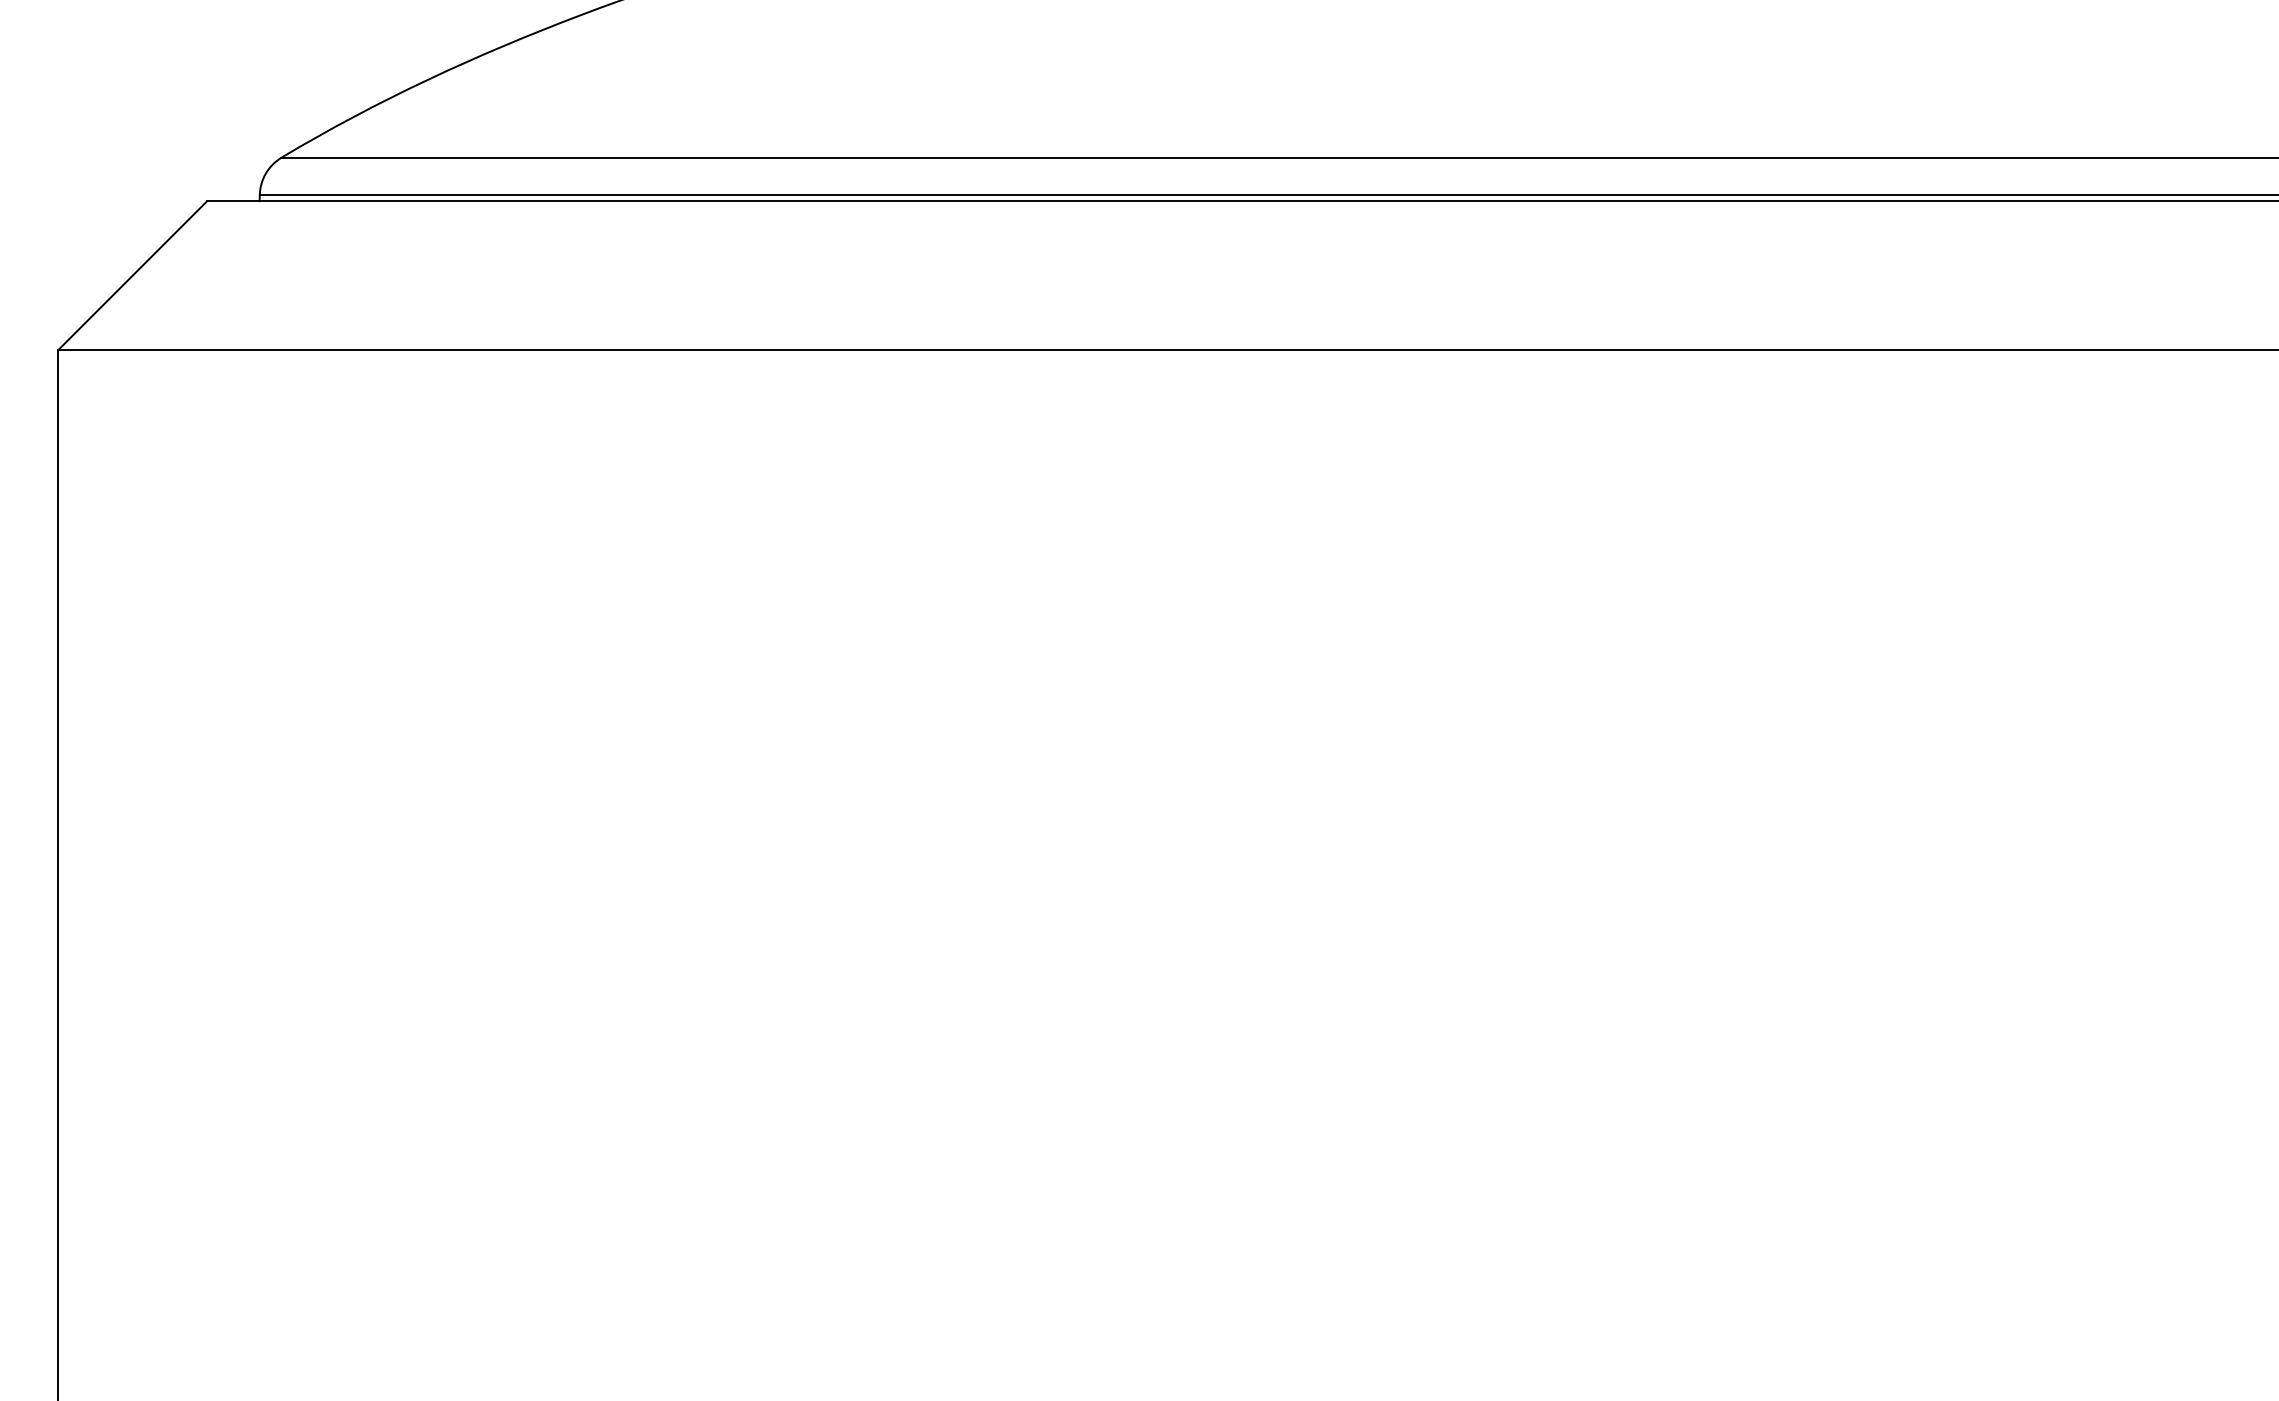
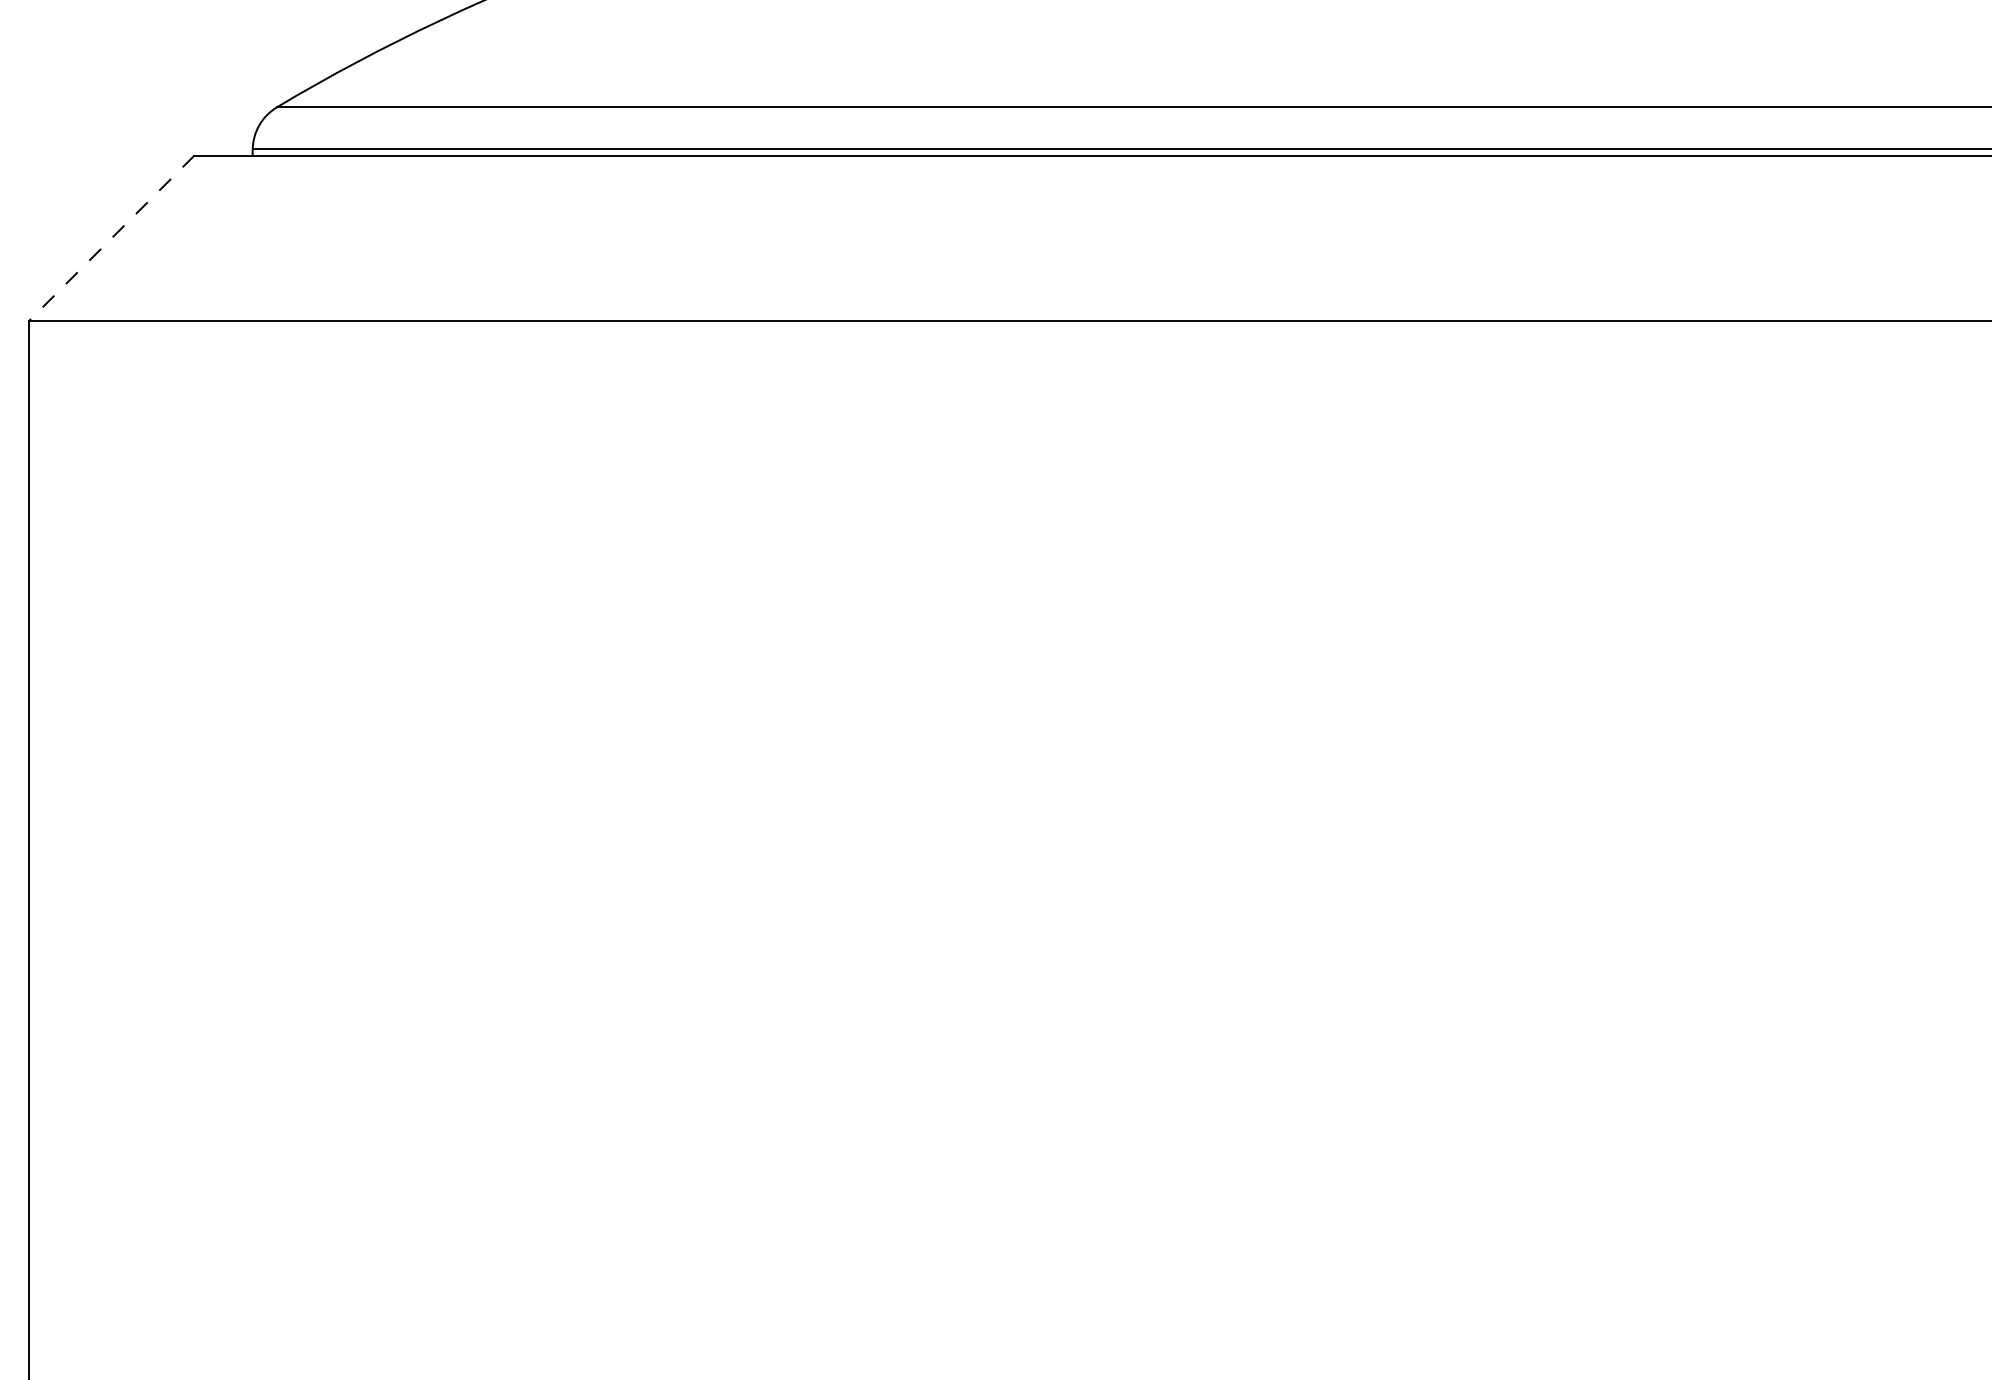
line: (132, 275) -> (111, 238), solid -> dashed

